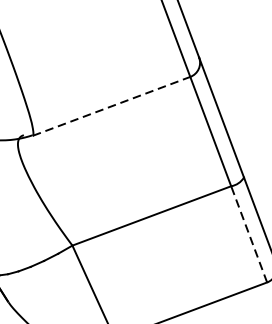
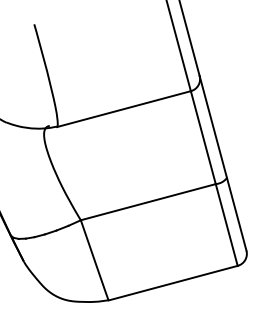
line: (112, 105) -> (124, 108), dashed -> solid
line: (248, 233) -> (226, 224), dashed -> solid

